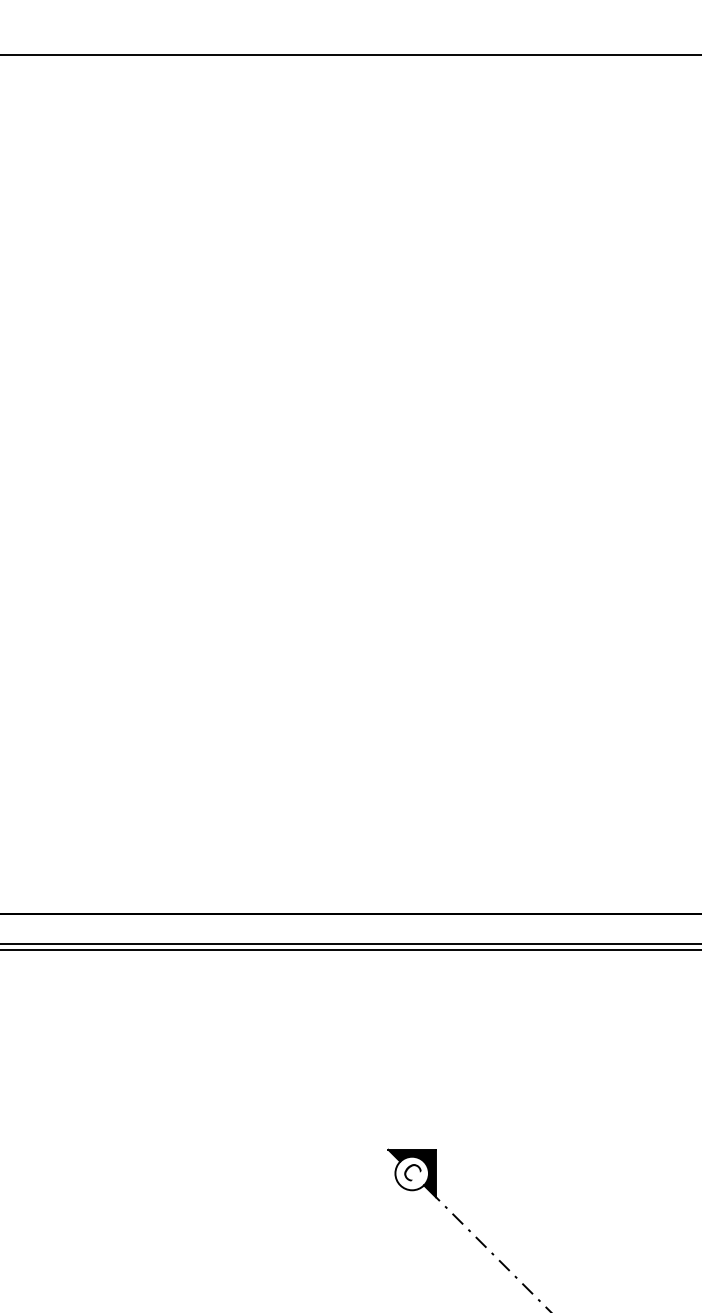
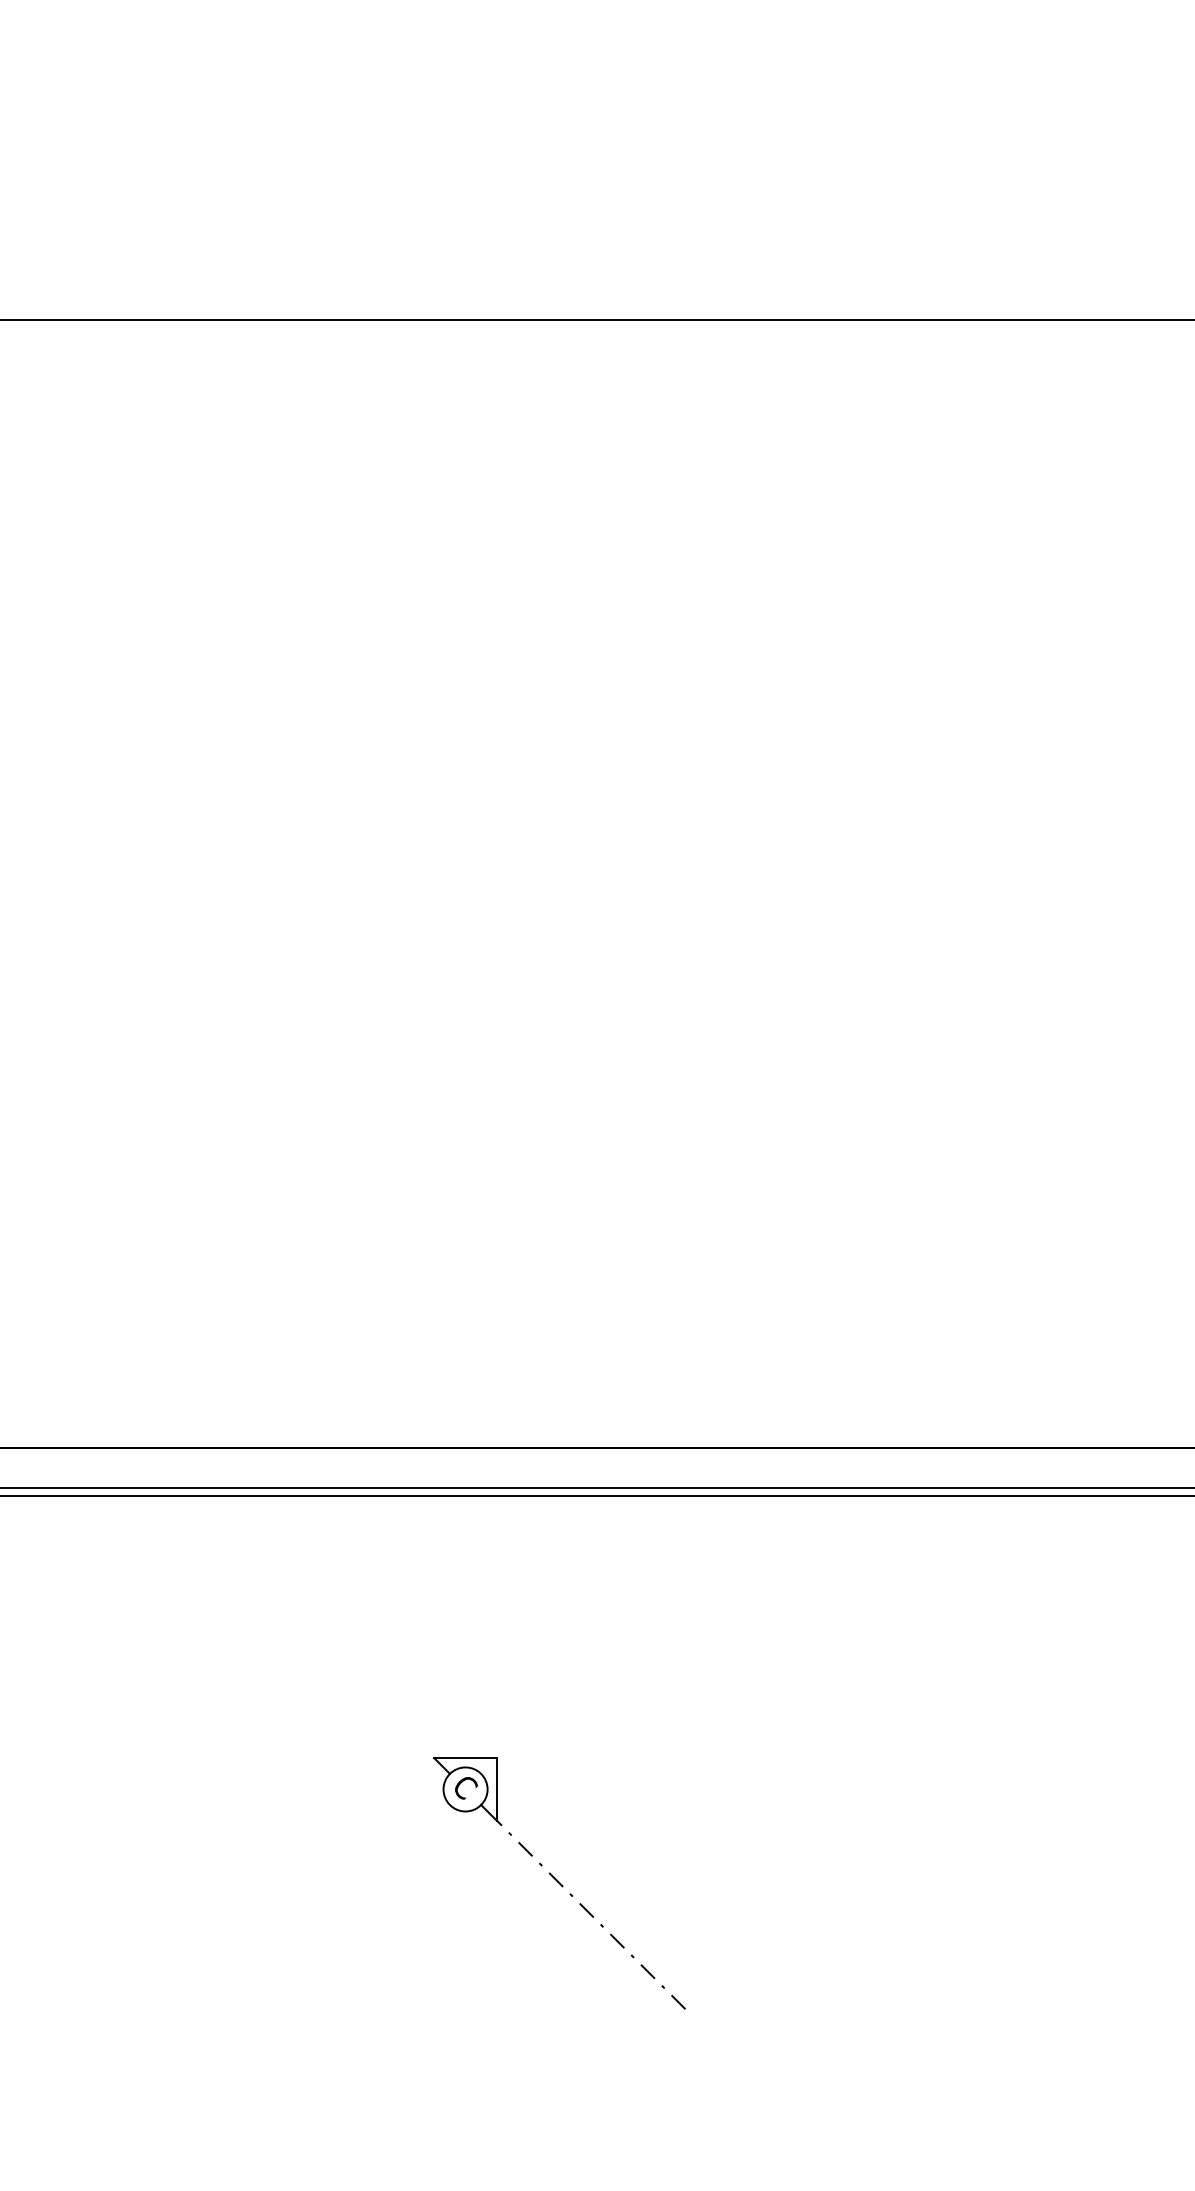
fill: (412, 1173) -> (465, 1789), removed

